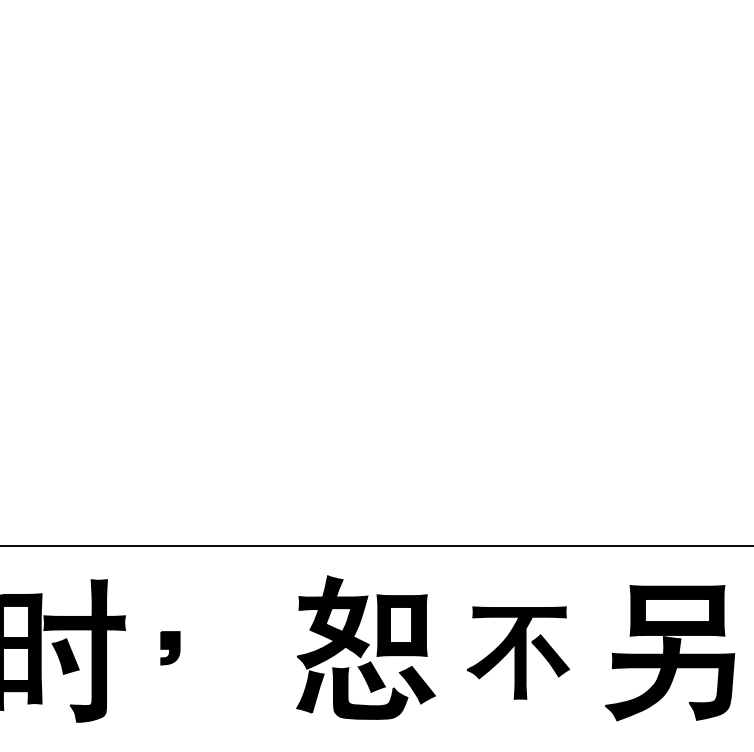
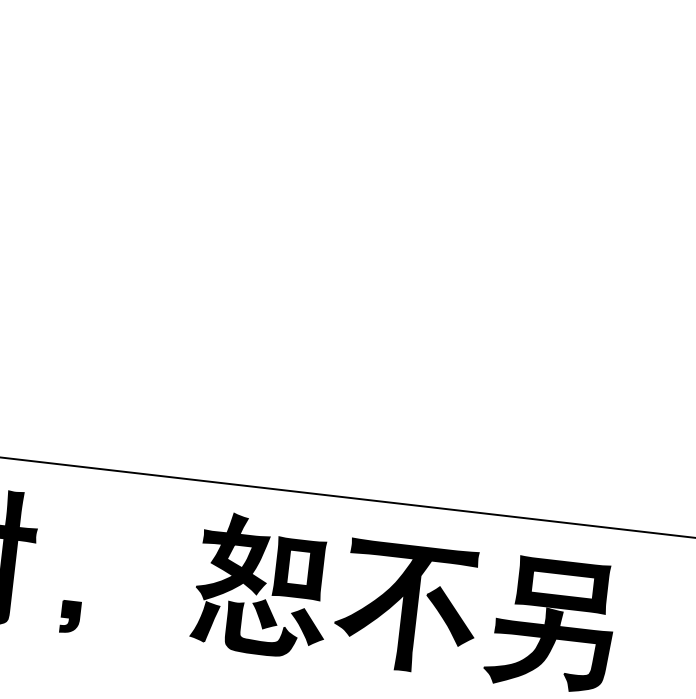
part: (170, 648) -> (70, 617), moved
part: (518, 652) -> (407, 607), size x1.43

